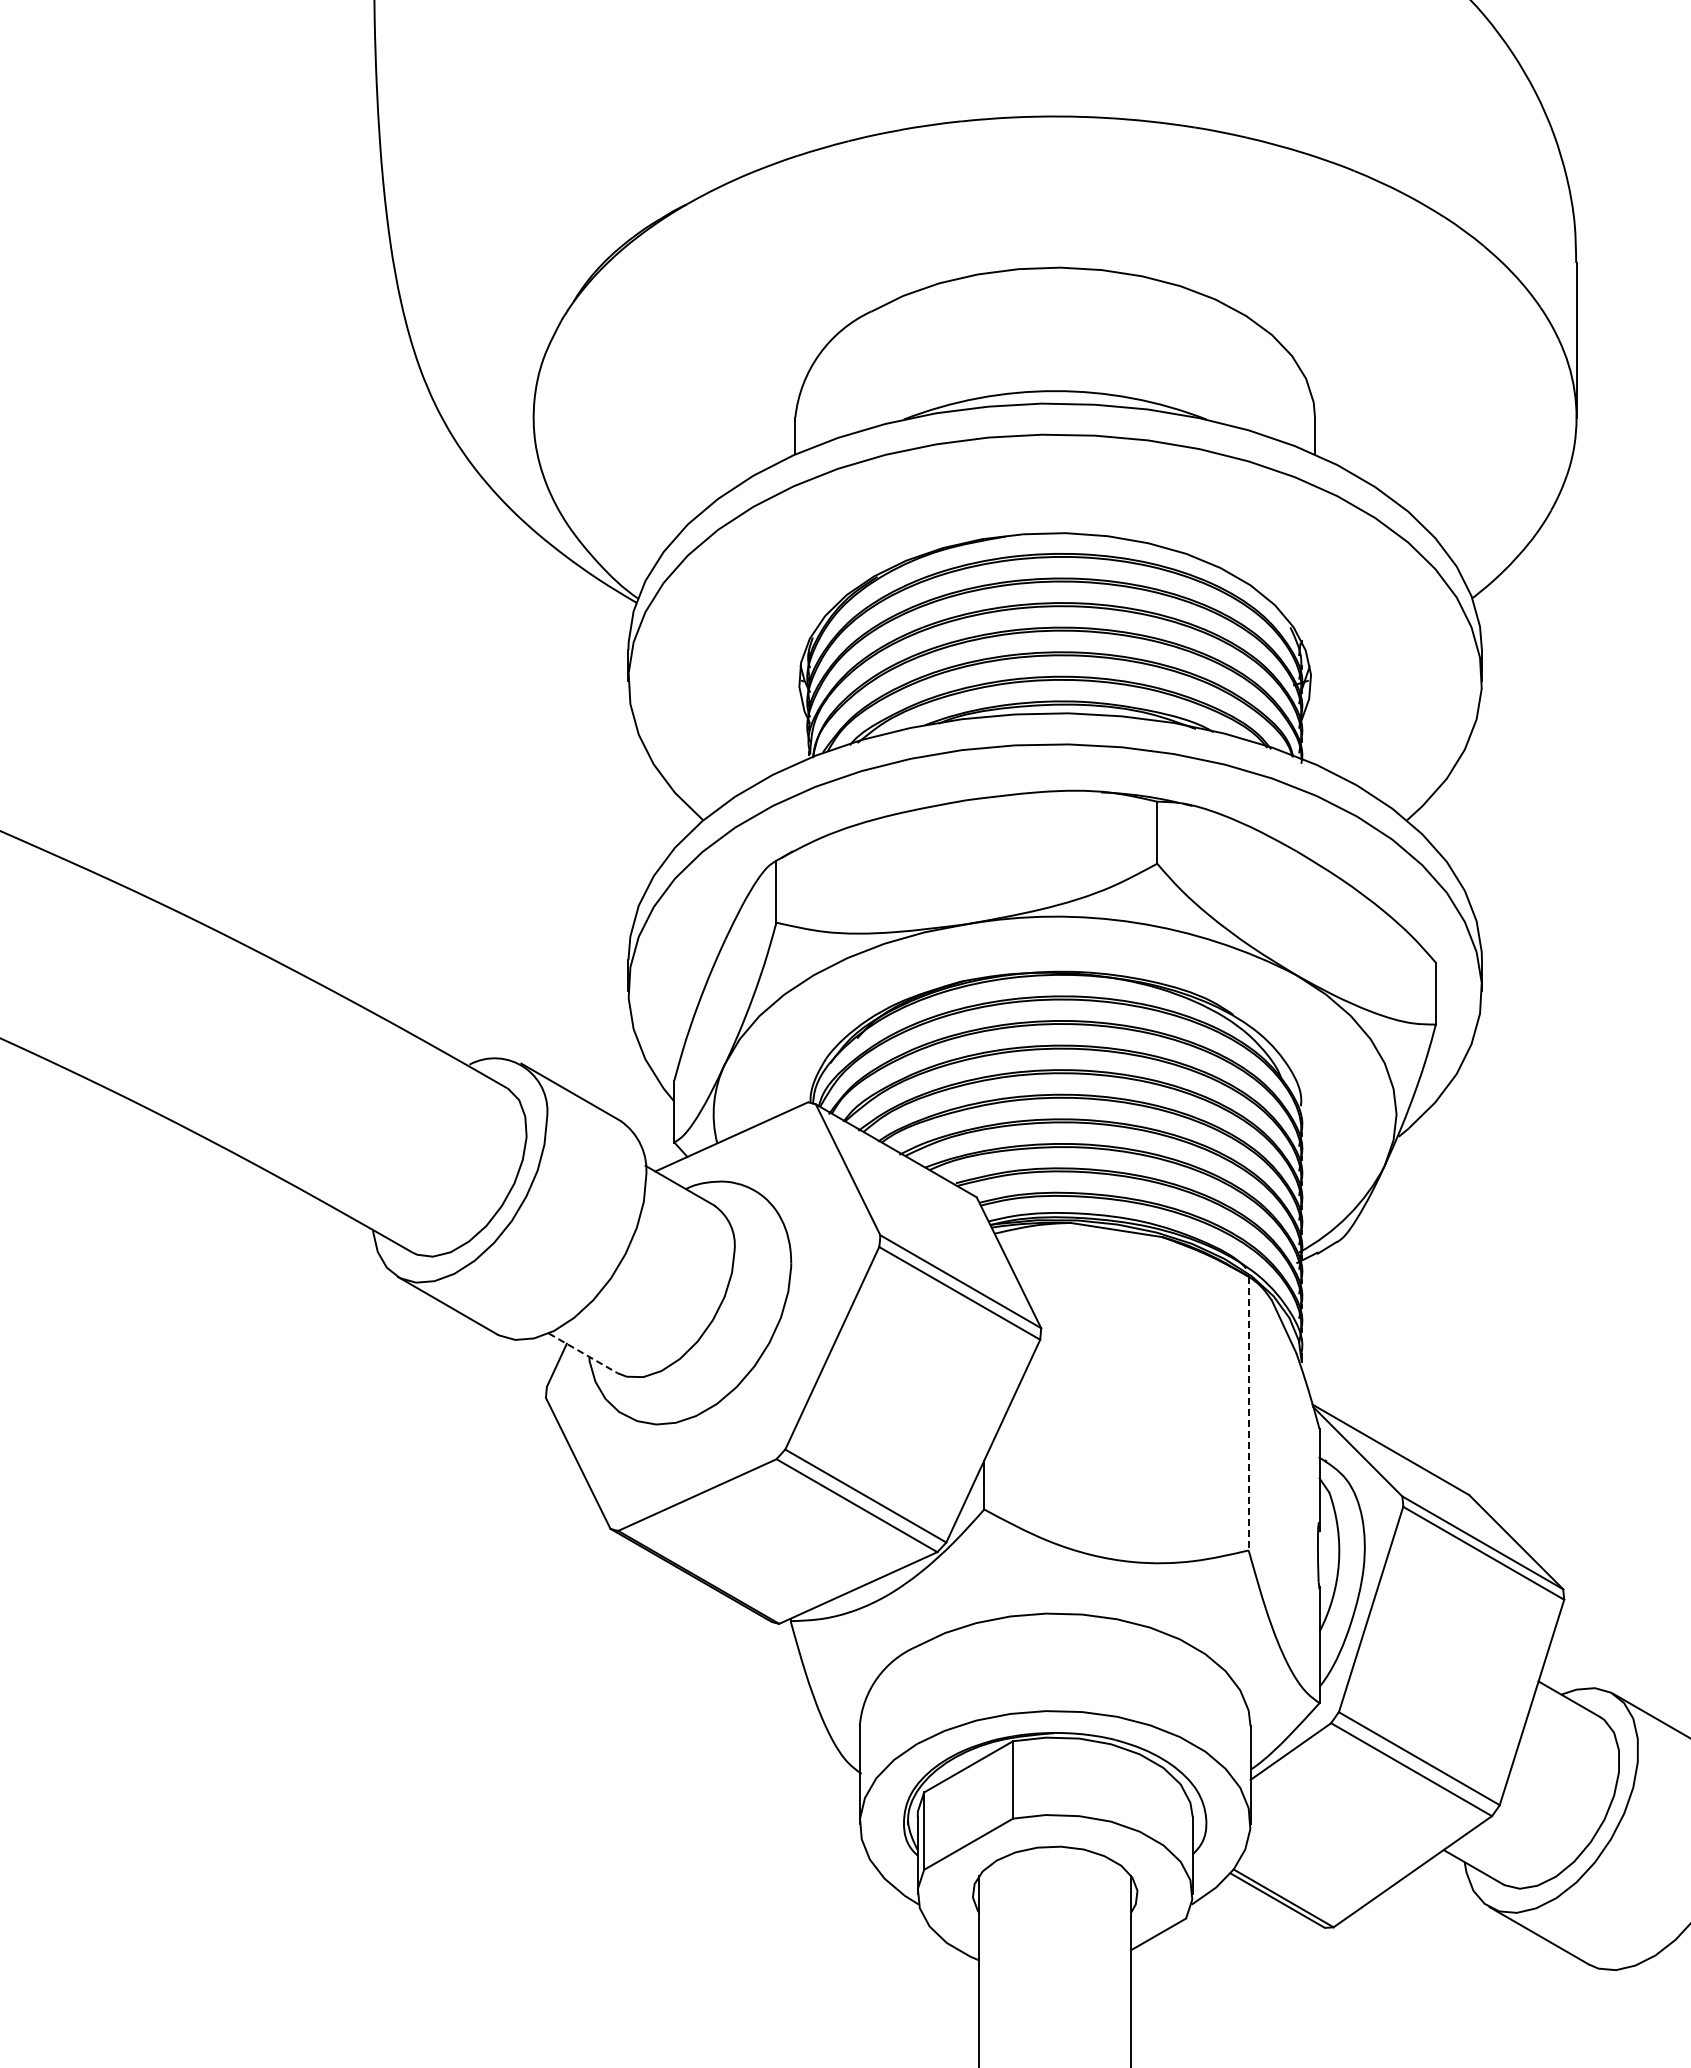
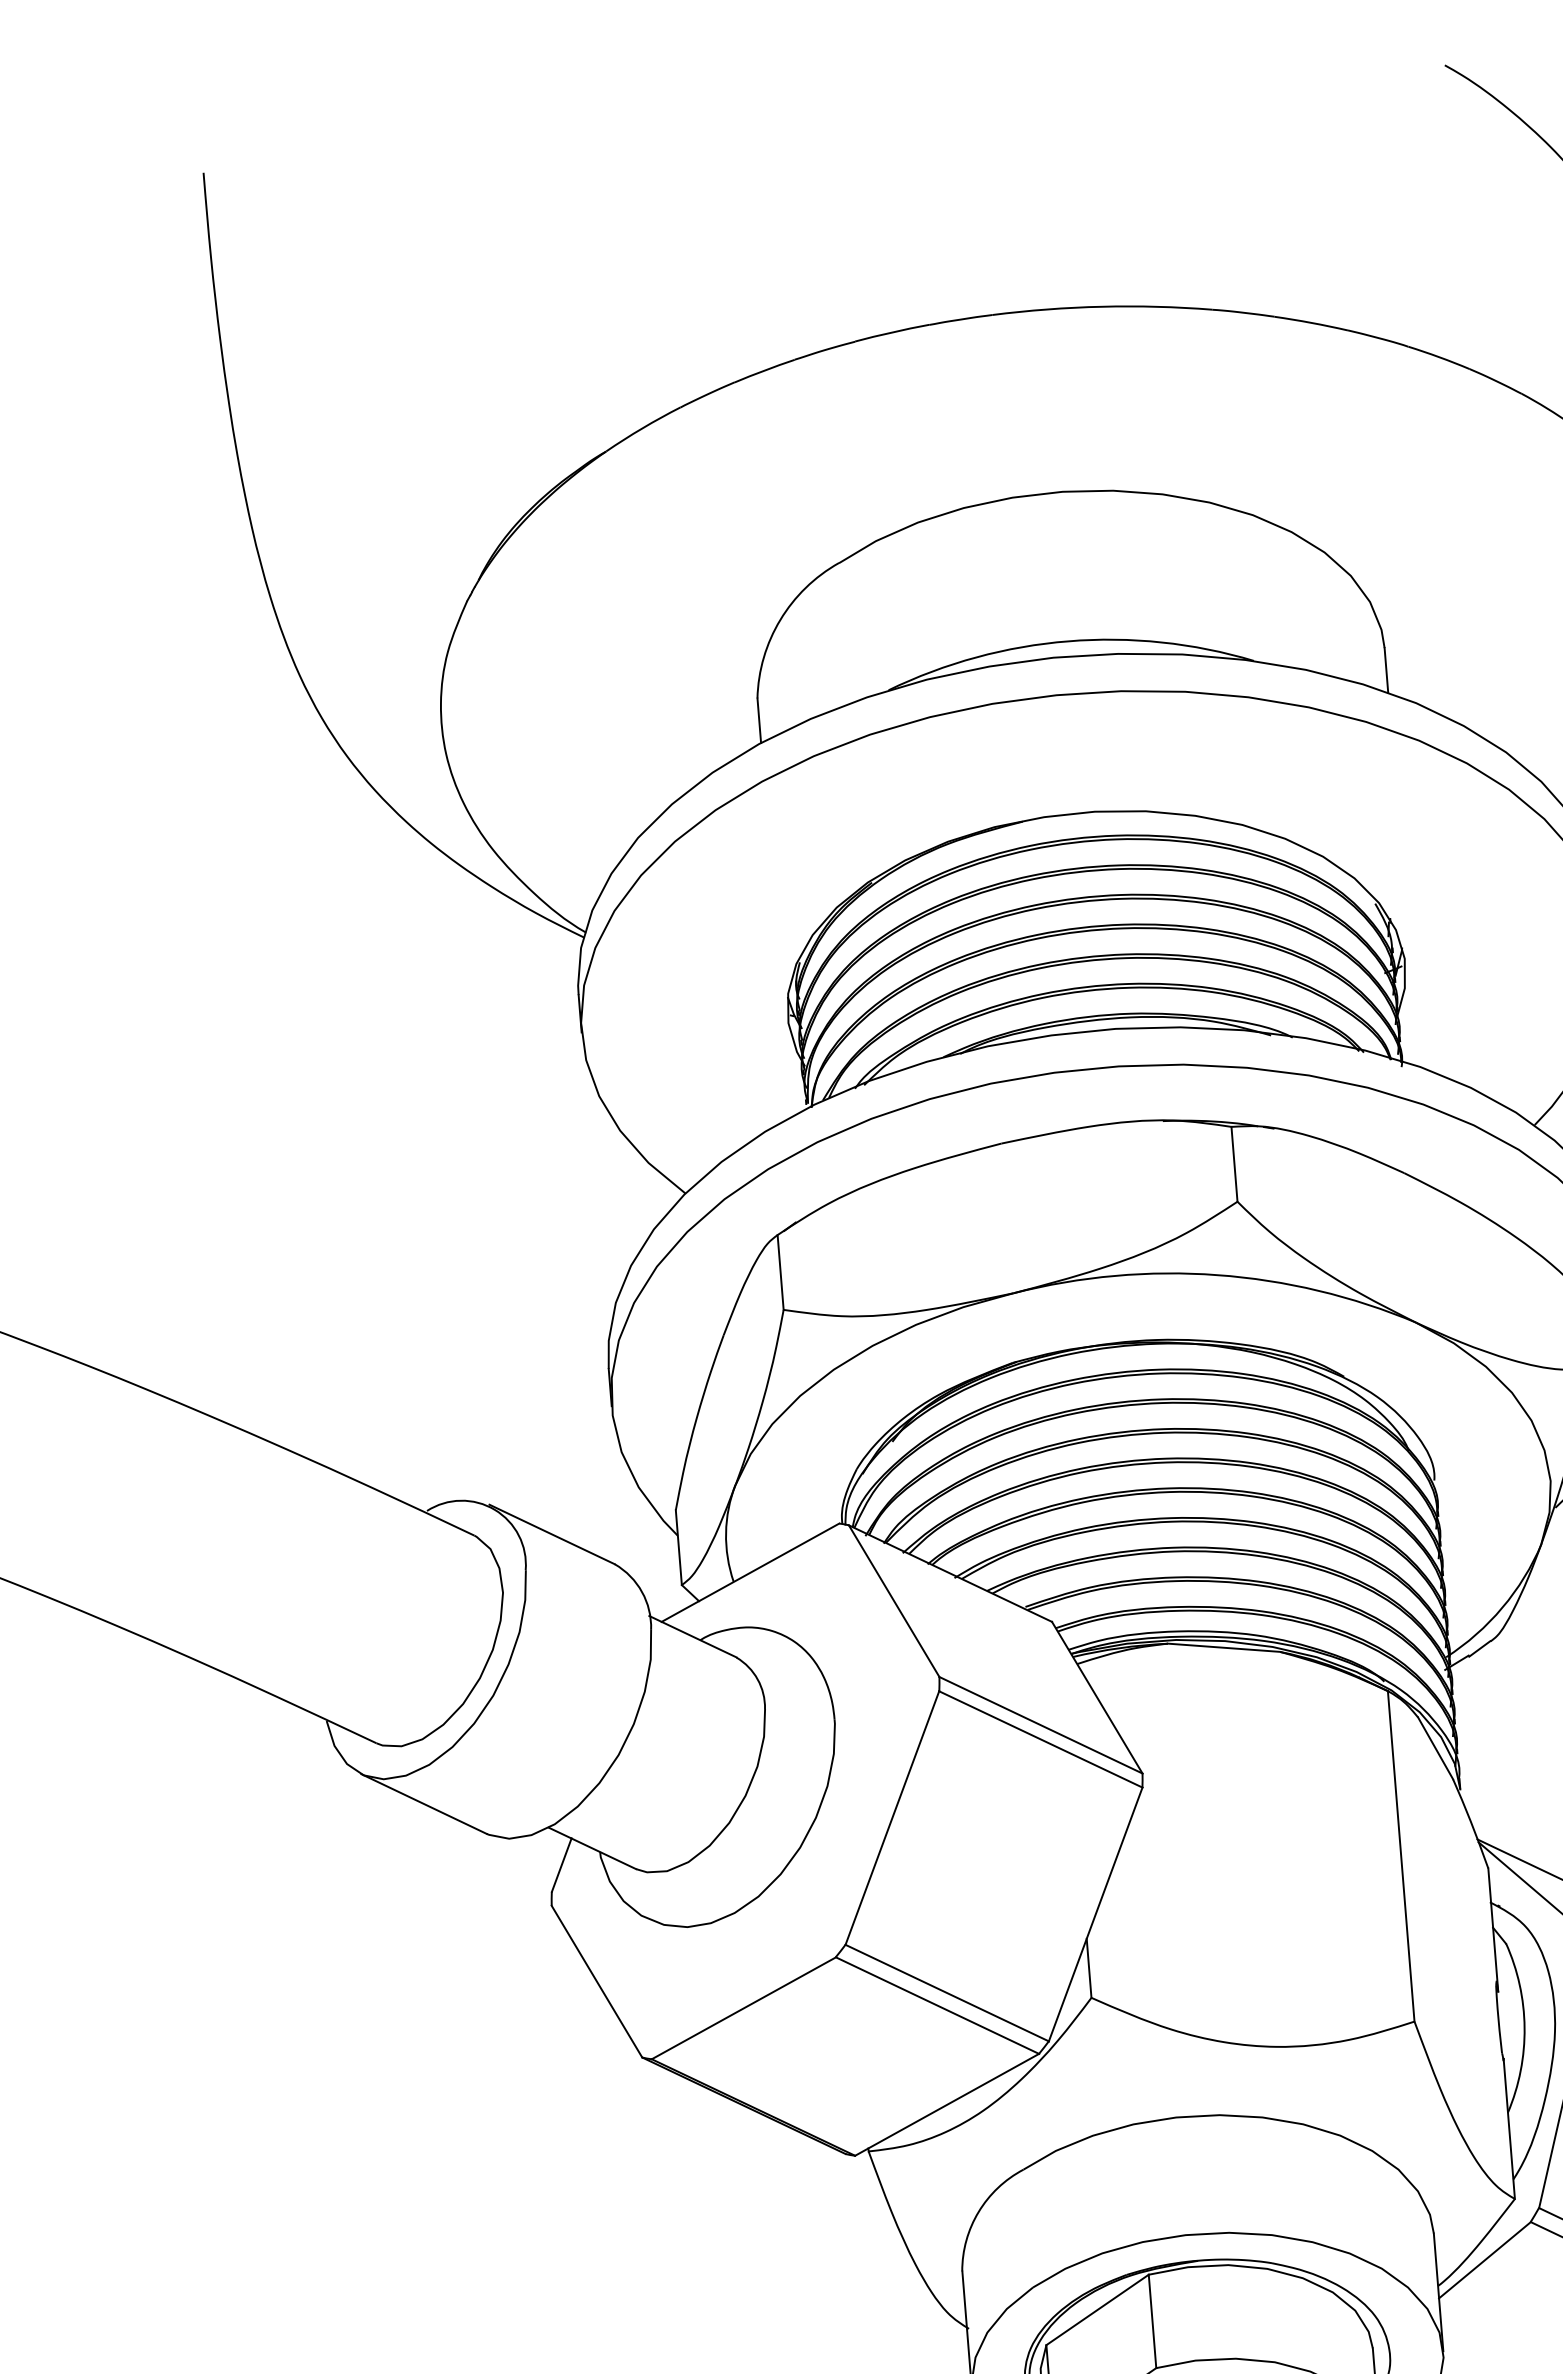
line: (583, 1353) -> (592, 1848), dashed -> solid
line: (1248, 1413) -> (1401, 1856), dashed -> solid

